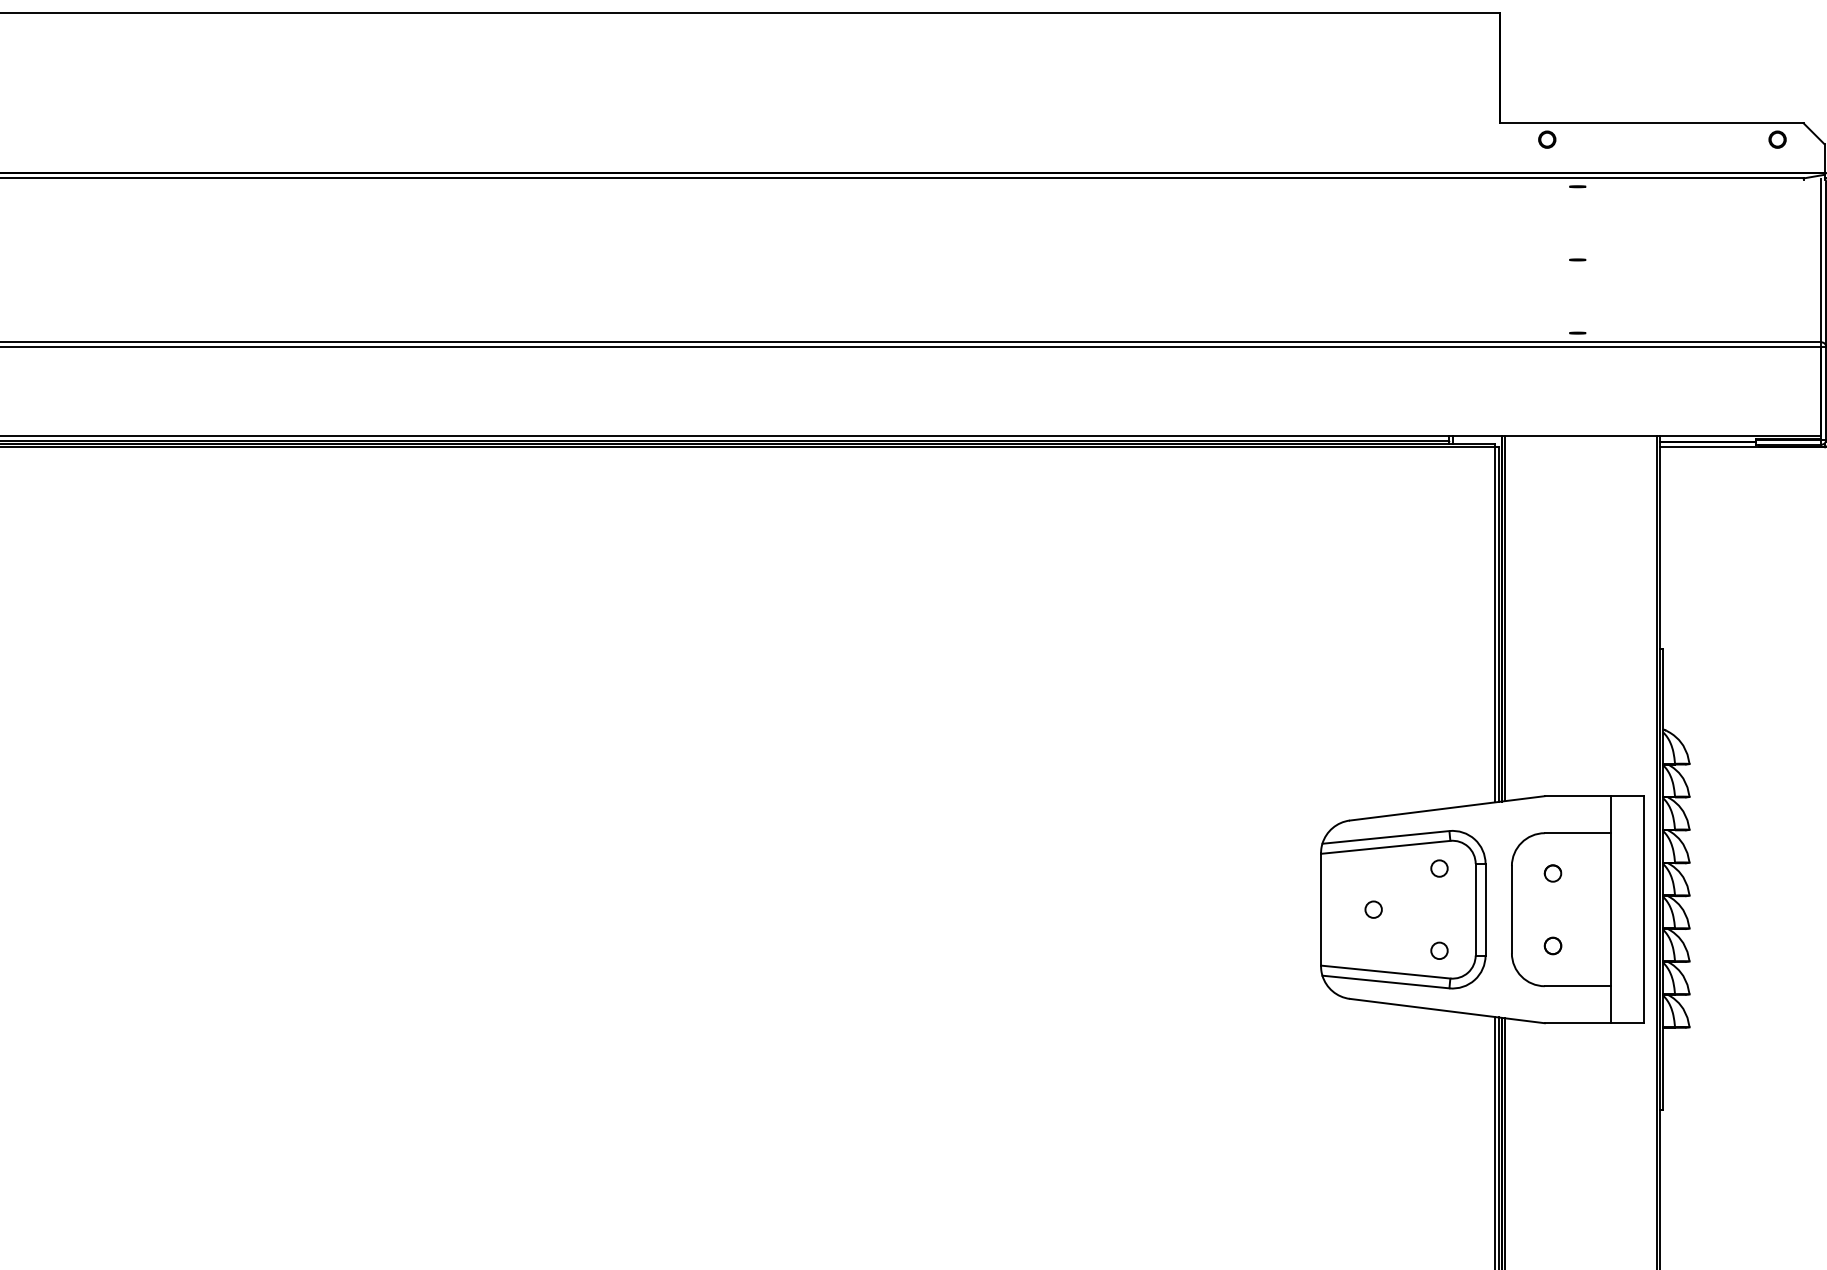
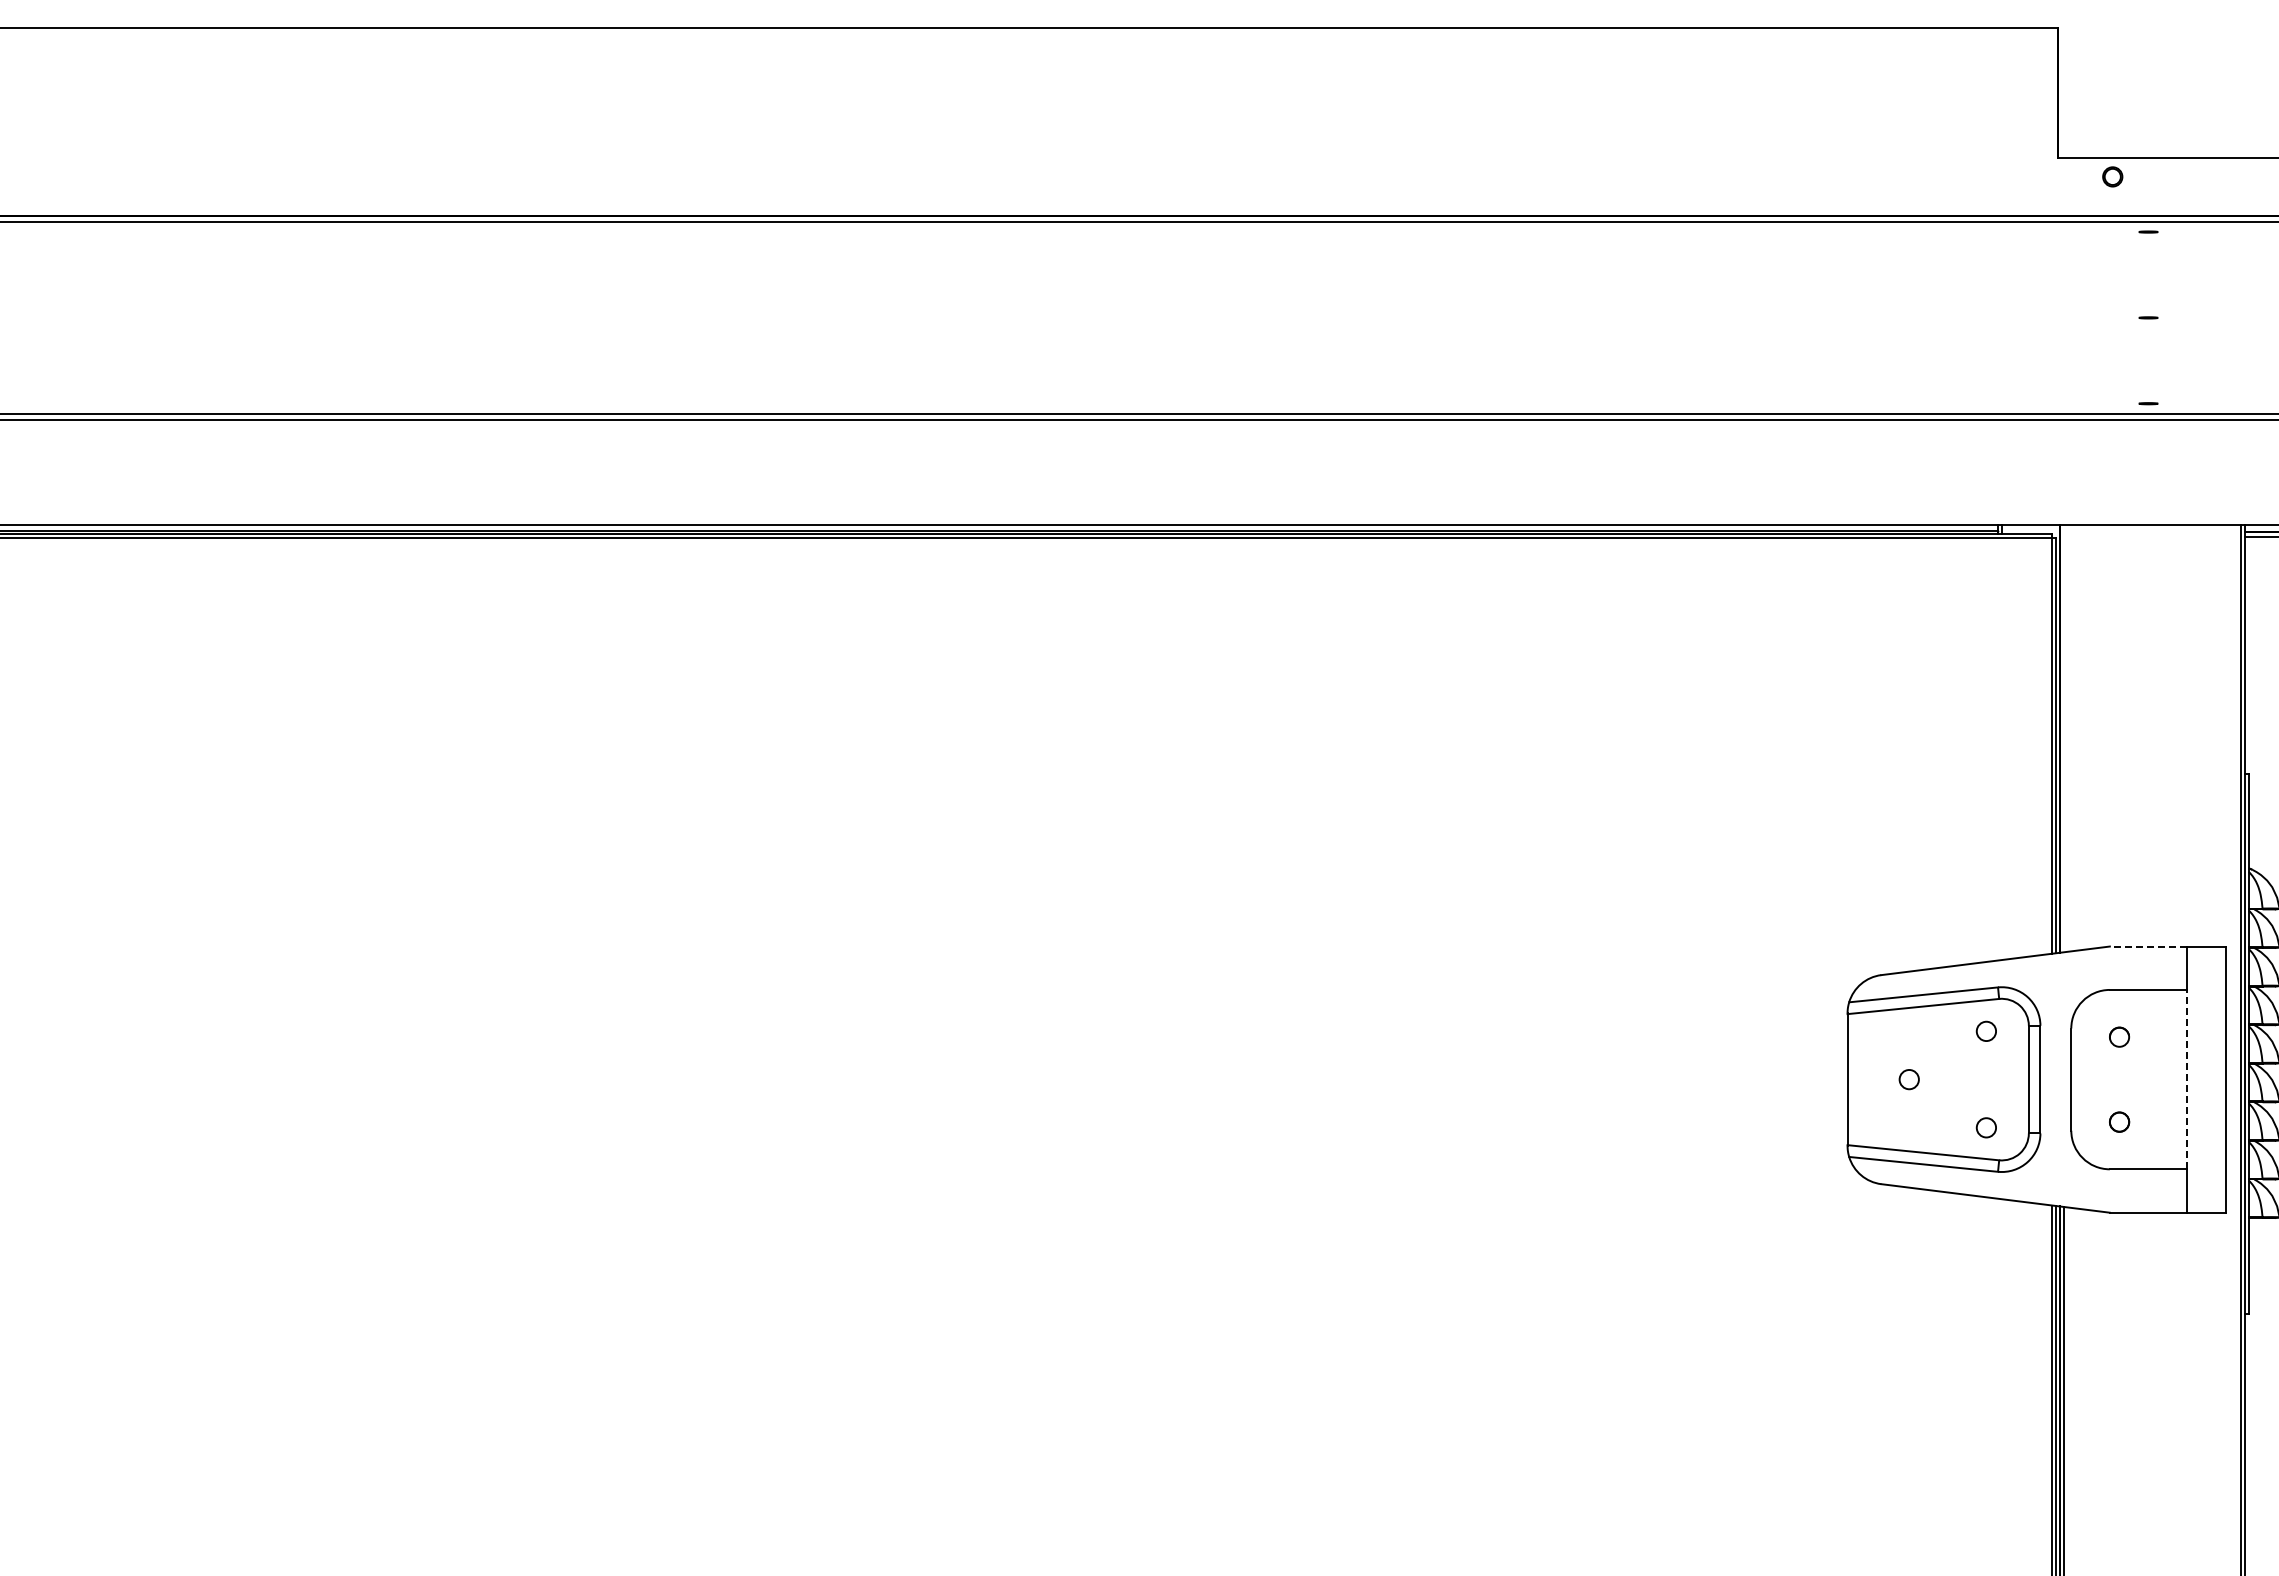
line: (1505, 618) -> (2063, 738), removed
line: (1577, 796) -> (2148, 946), solid -> dashed
line: (1611, 909) -> (2187, 1079), solid -> dashed

